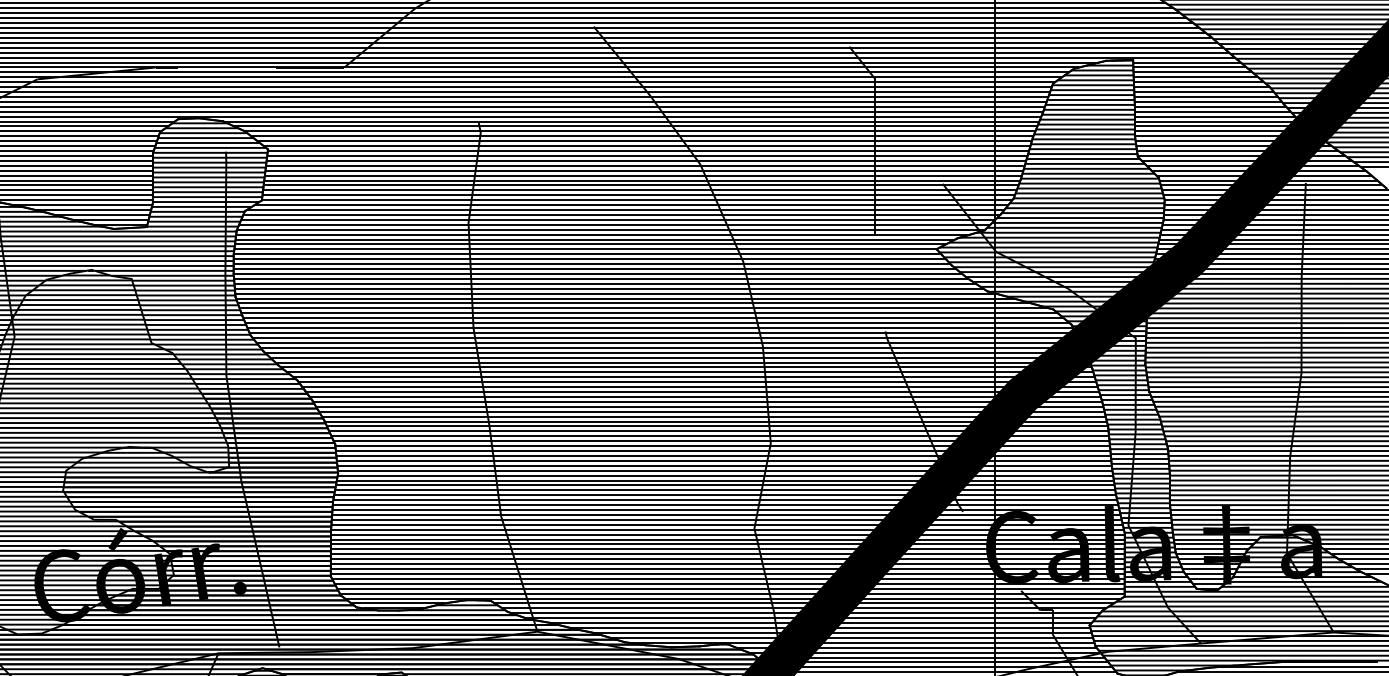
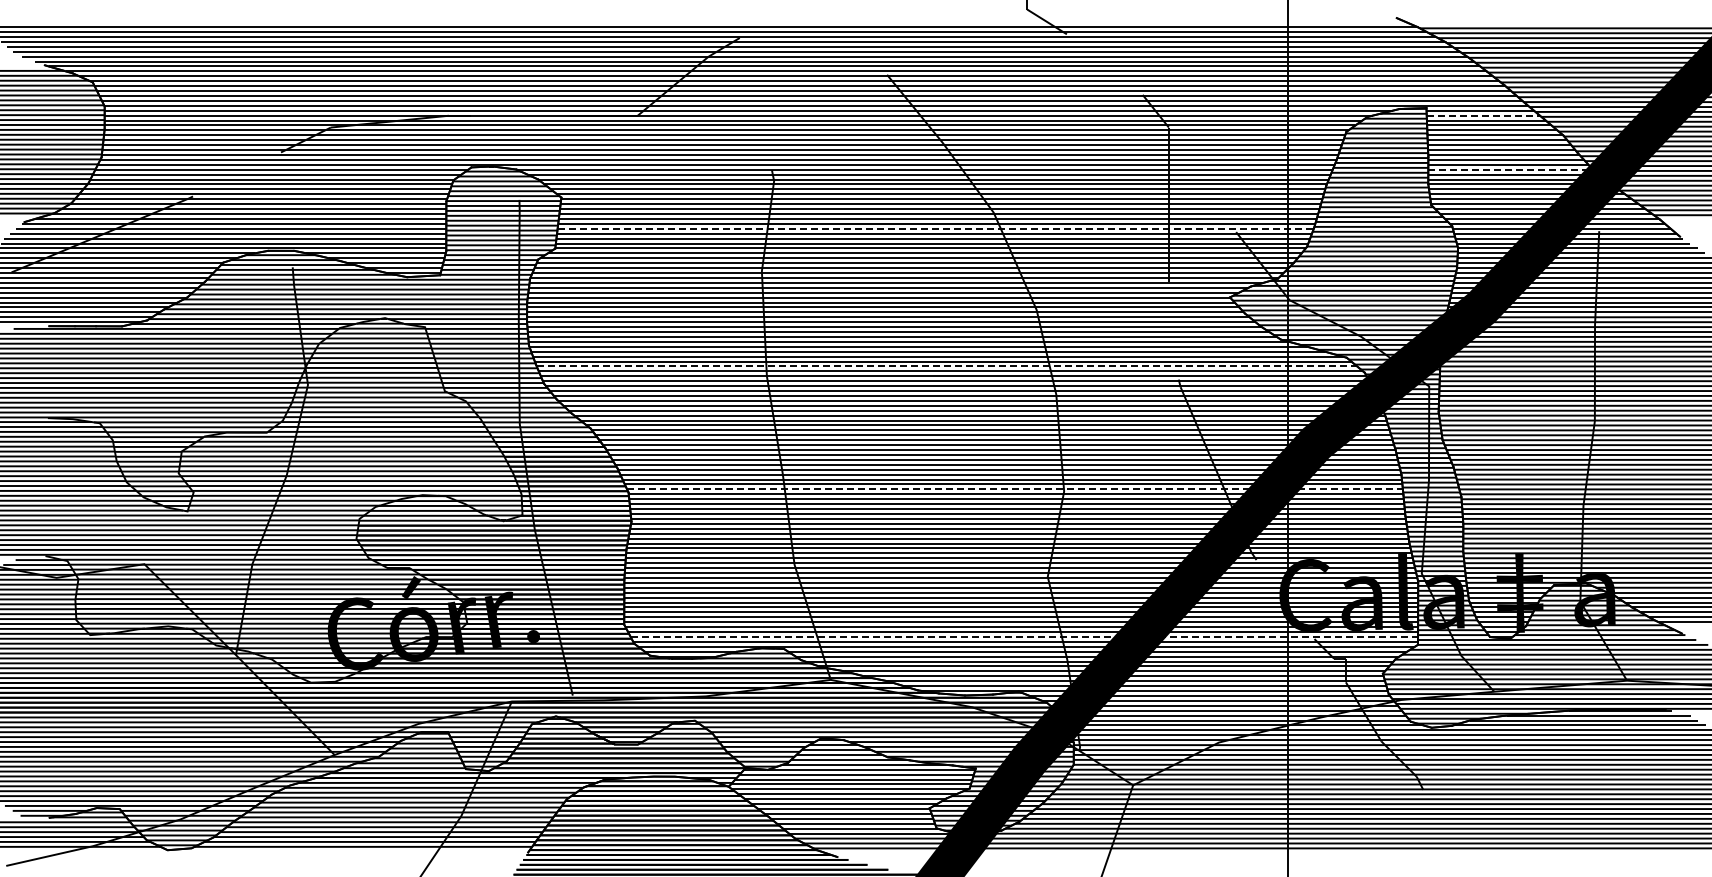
line: (1190, 67) -> (1483, 115), solid -> dashed
line: (1218, 121) -> (1511, 169), solid -> dashed
line: (643, 180) -> (936, 228), solid -> dashed
line: (654, 318) -> (947, 366), solid -> dashed
line: (722, 441) -> (1015, 489), solid -> dashed
line: (731, 588) -> (1024, 636), solid -> dashed

